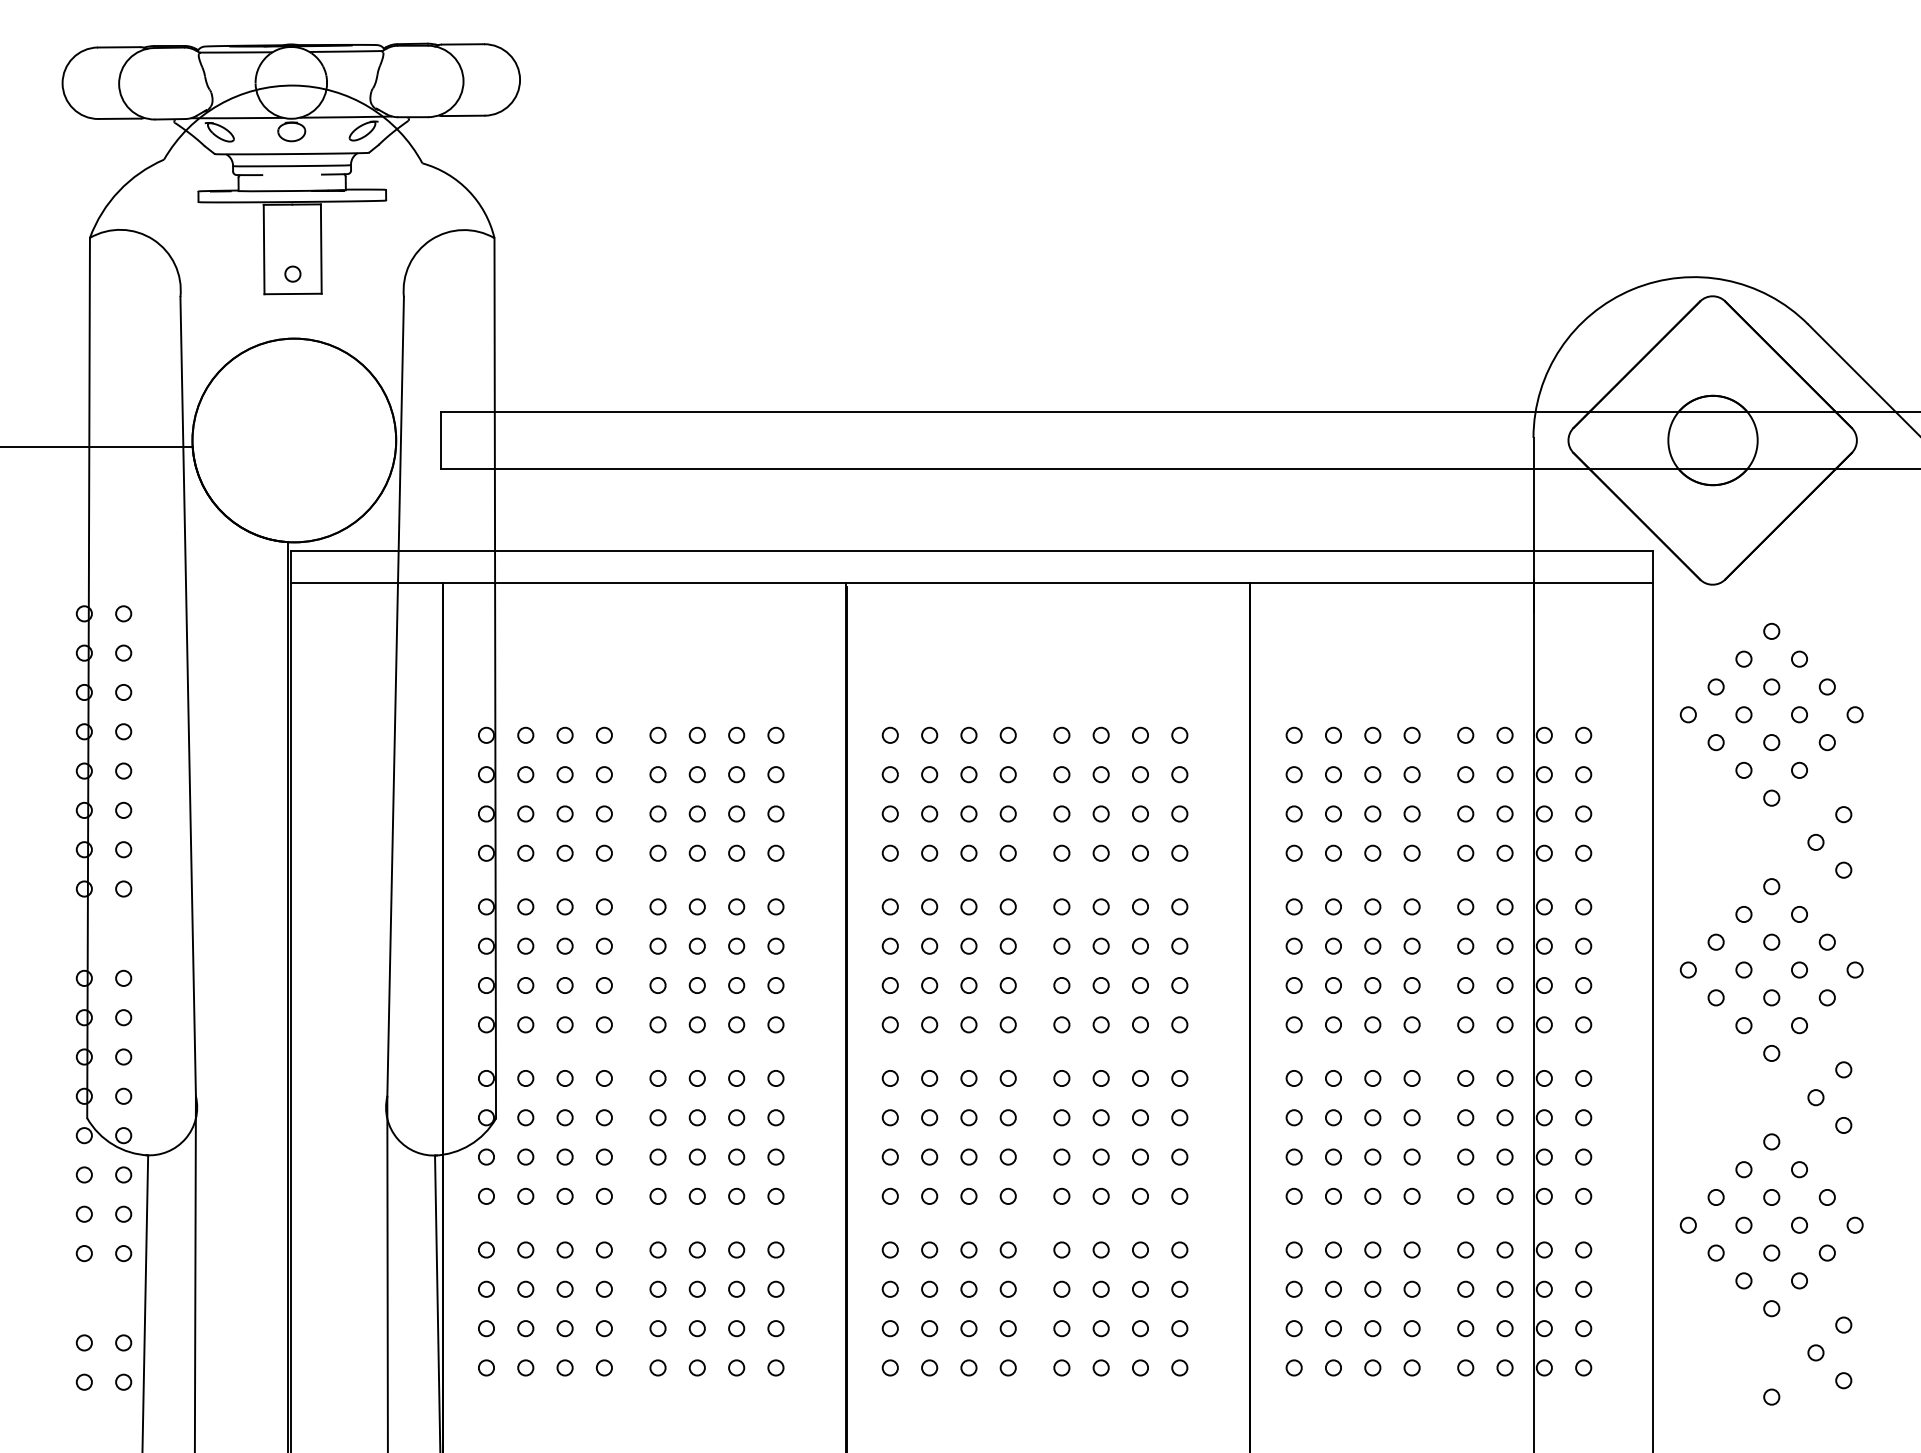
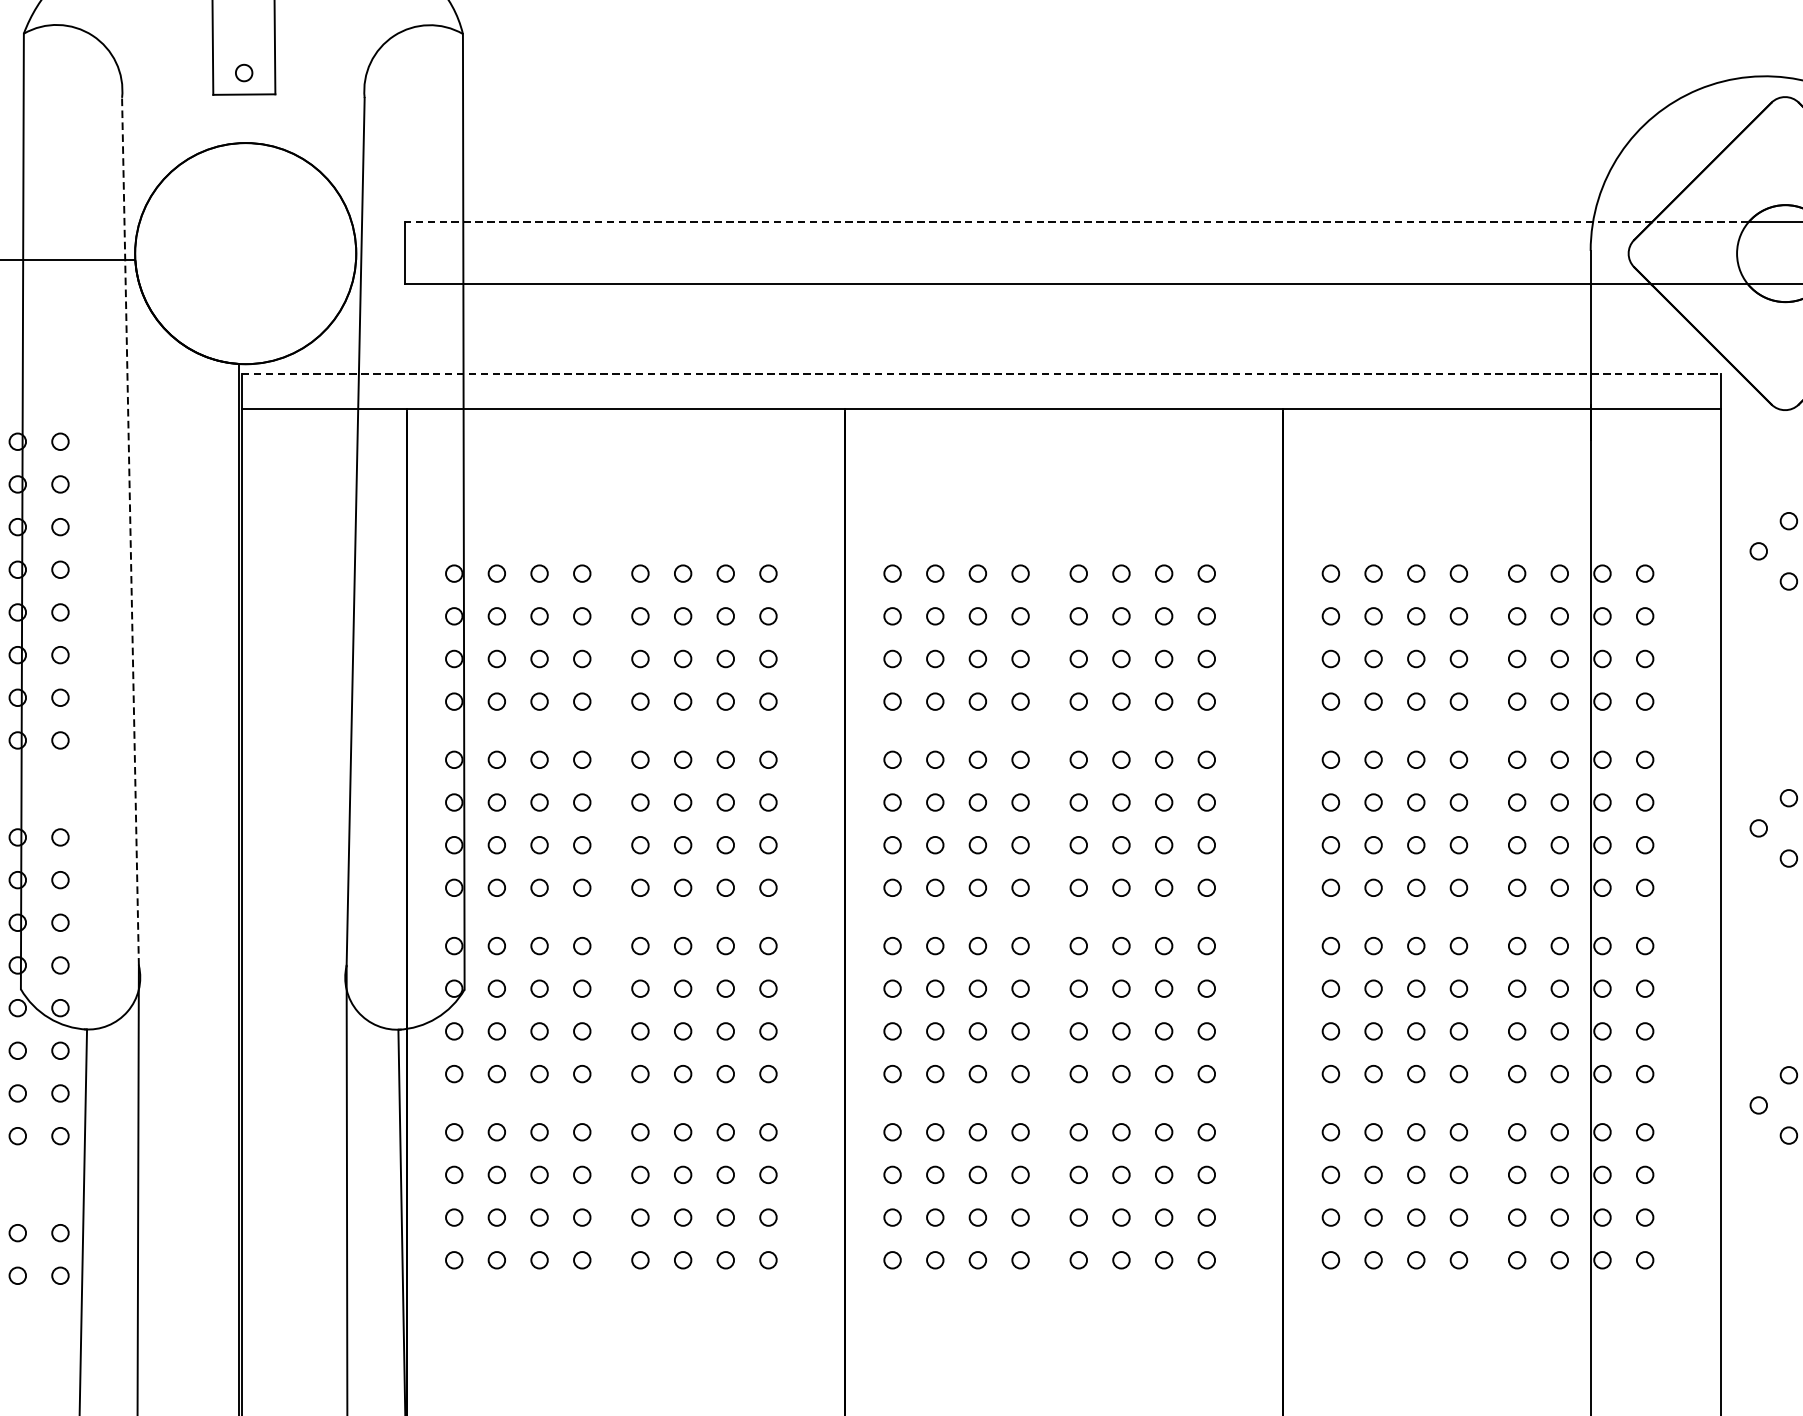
line: (1059, 411) -> (1076, 222), solid -> dashed
line: (972, 551) -> (981, 374), solid -> dashed
line: (188, 696) -> (130, 531), solid -> dashed

